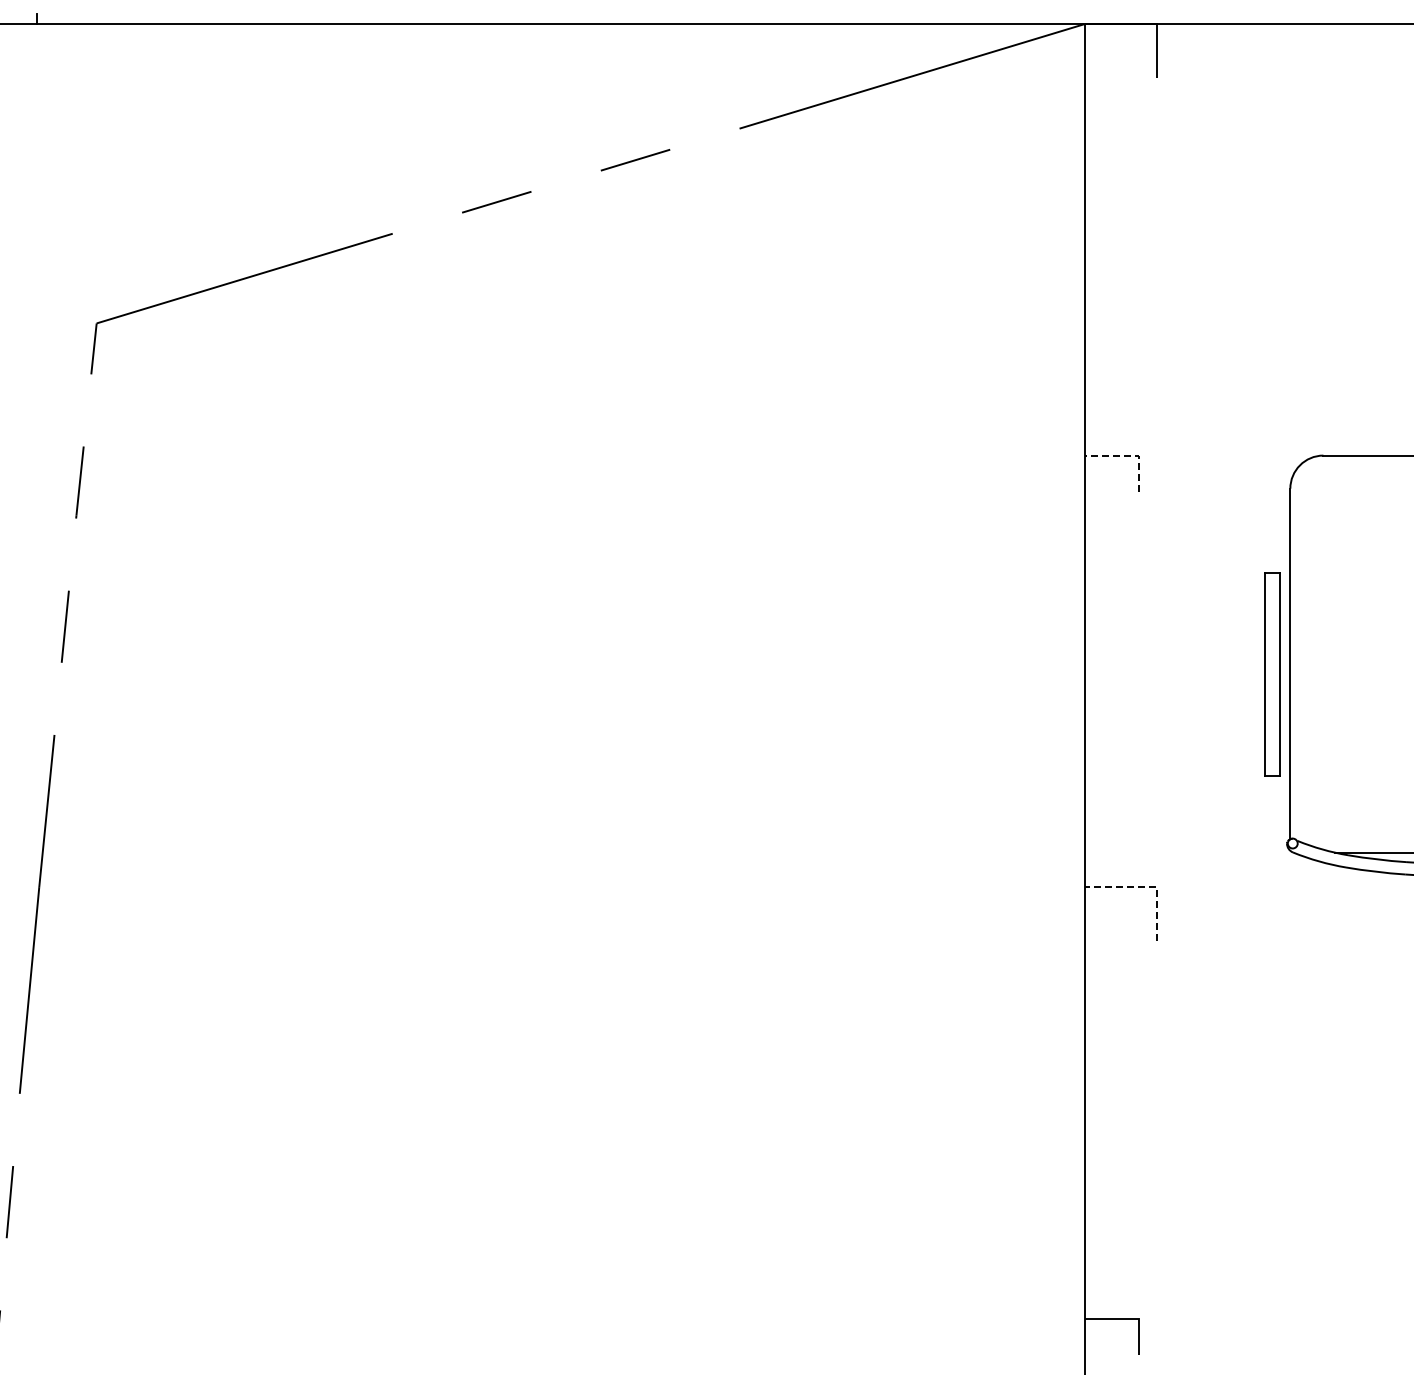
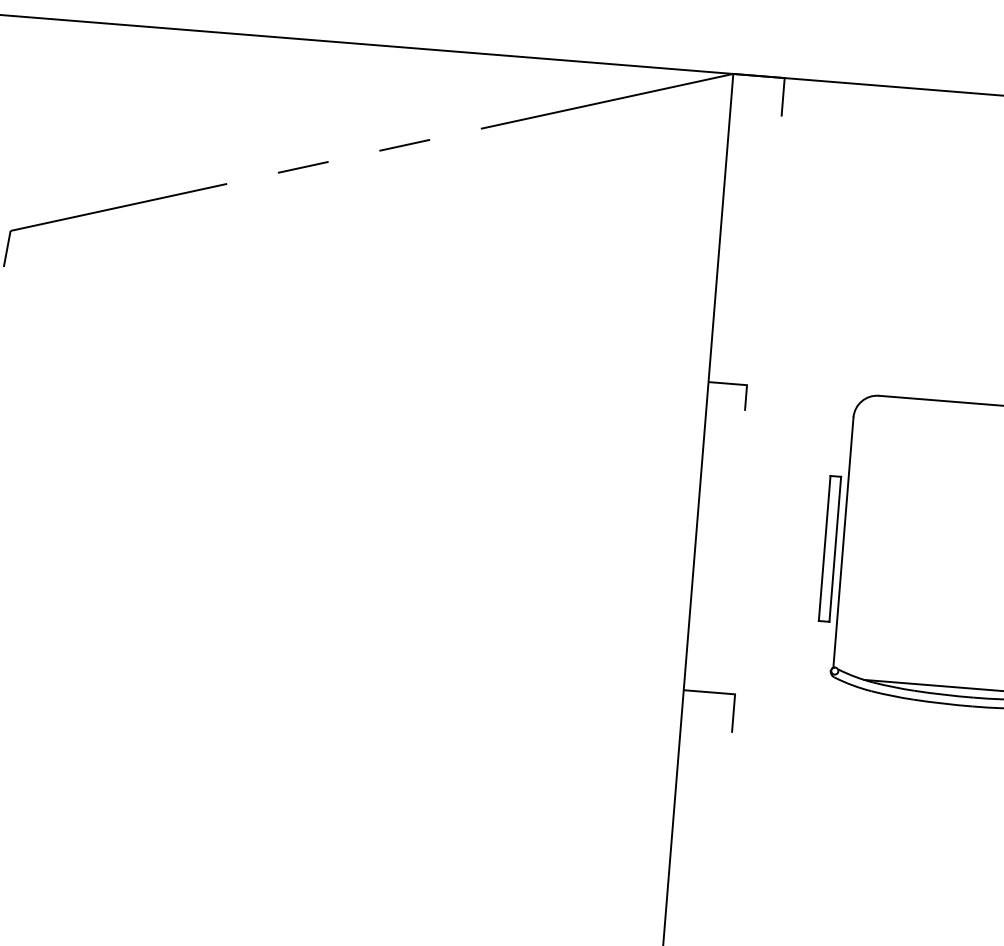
line: (1129, 455) -> (740, 384), dashed -> solid
line: (1147, 887) -> (728, 694), dashed -> solid

